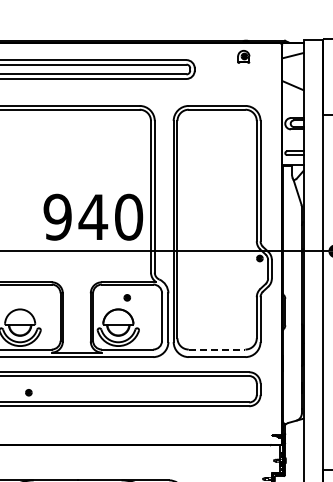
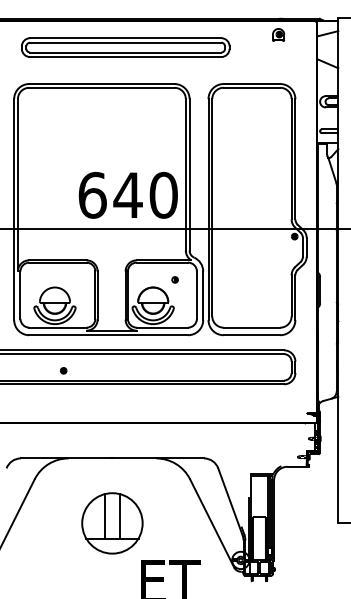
text: (57, 216) -> (92, 194), 940 -> 640
part: (126, 297) -> (174, 279), moved
line: (217, 349) -> (252, 327), dashed -> solid

